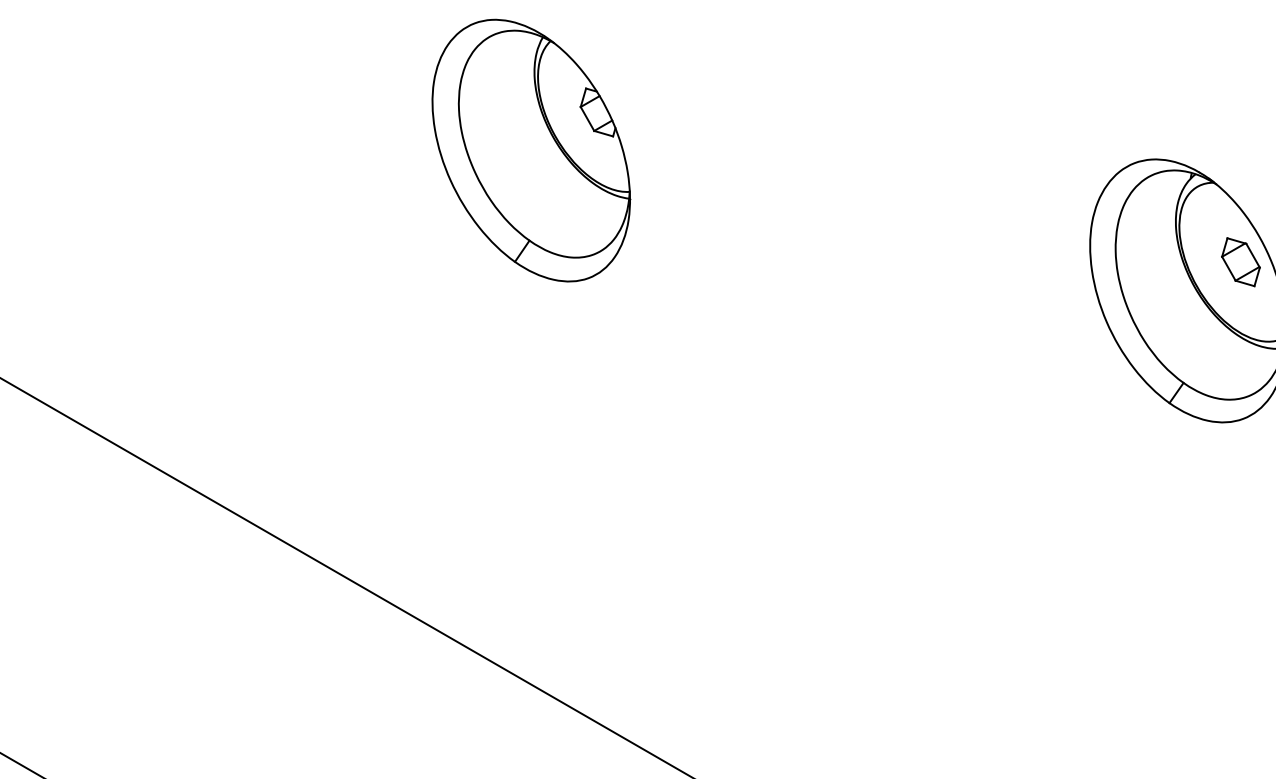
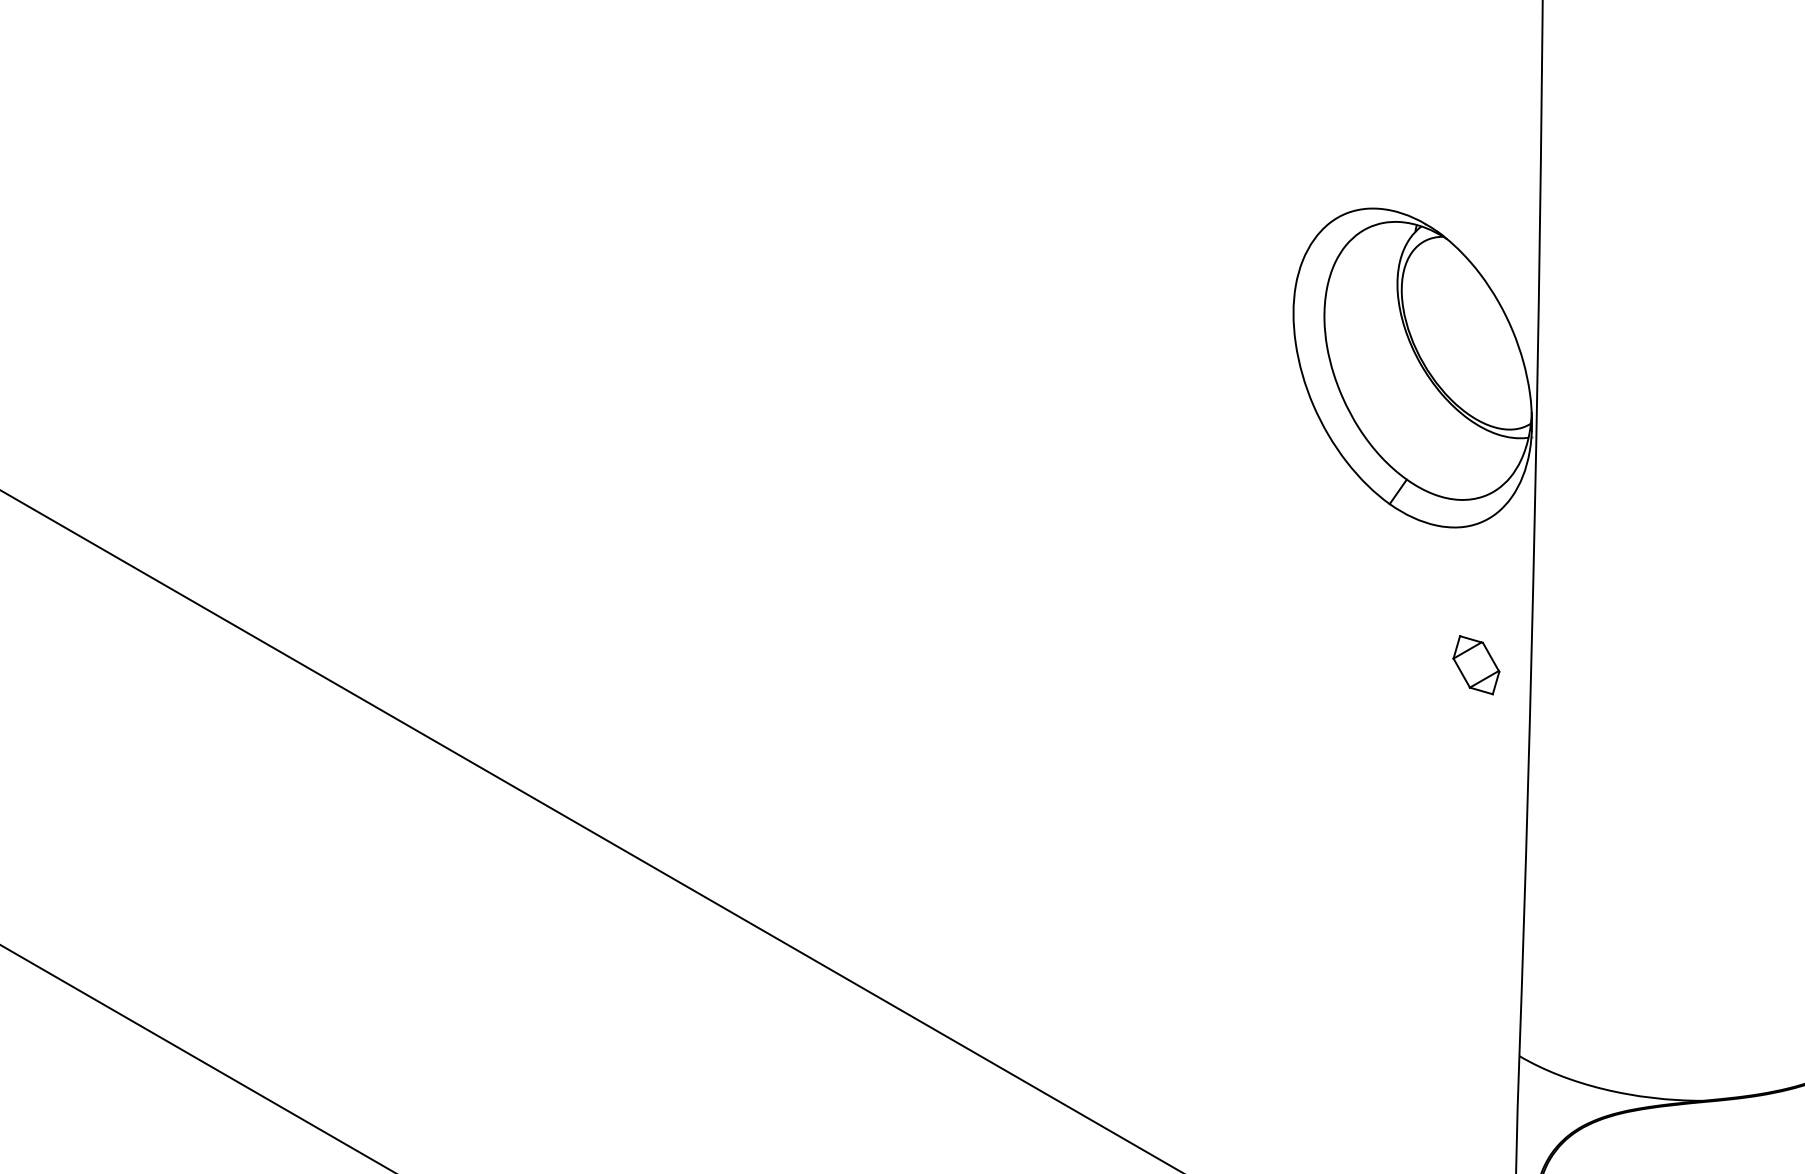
part: (531, 150) -> (615, 197), removed
part: (1241, 262) -> (1476, 665), moved

